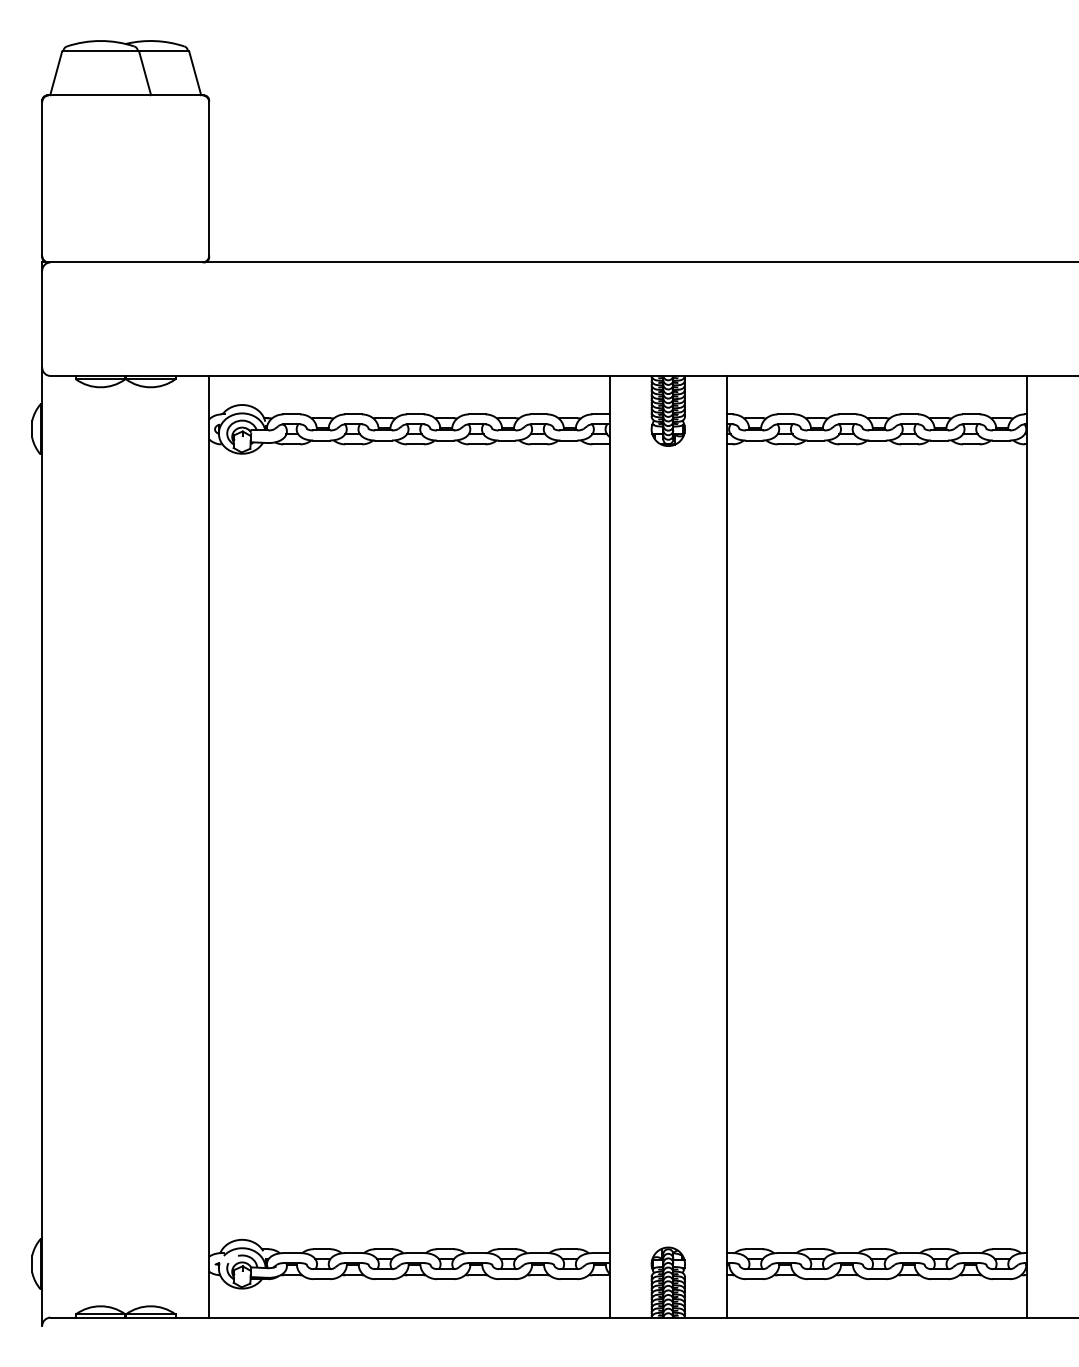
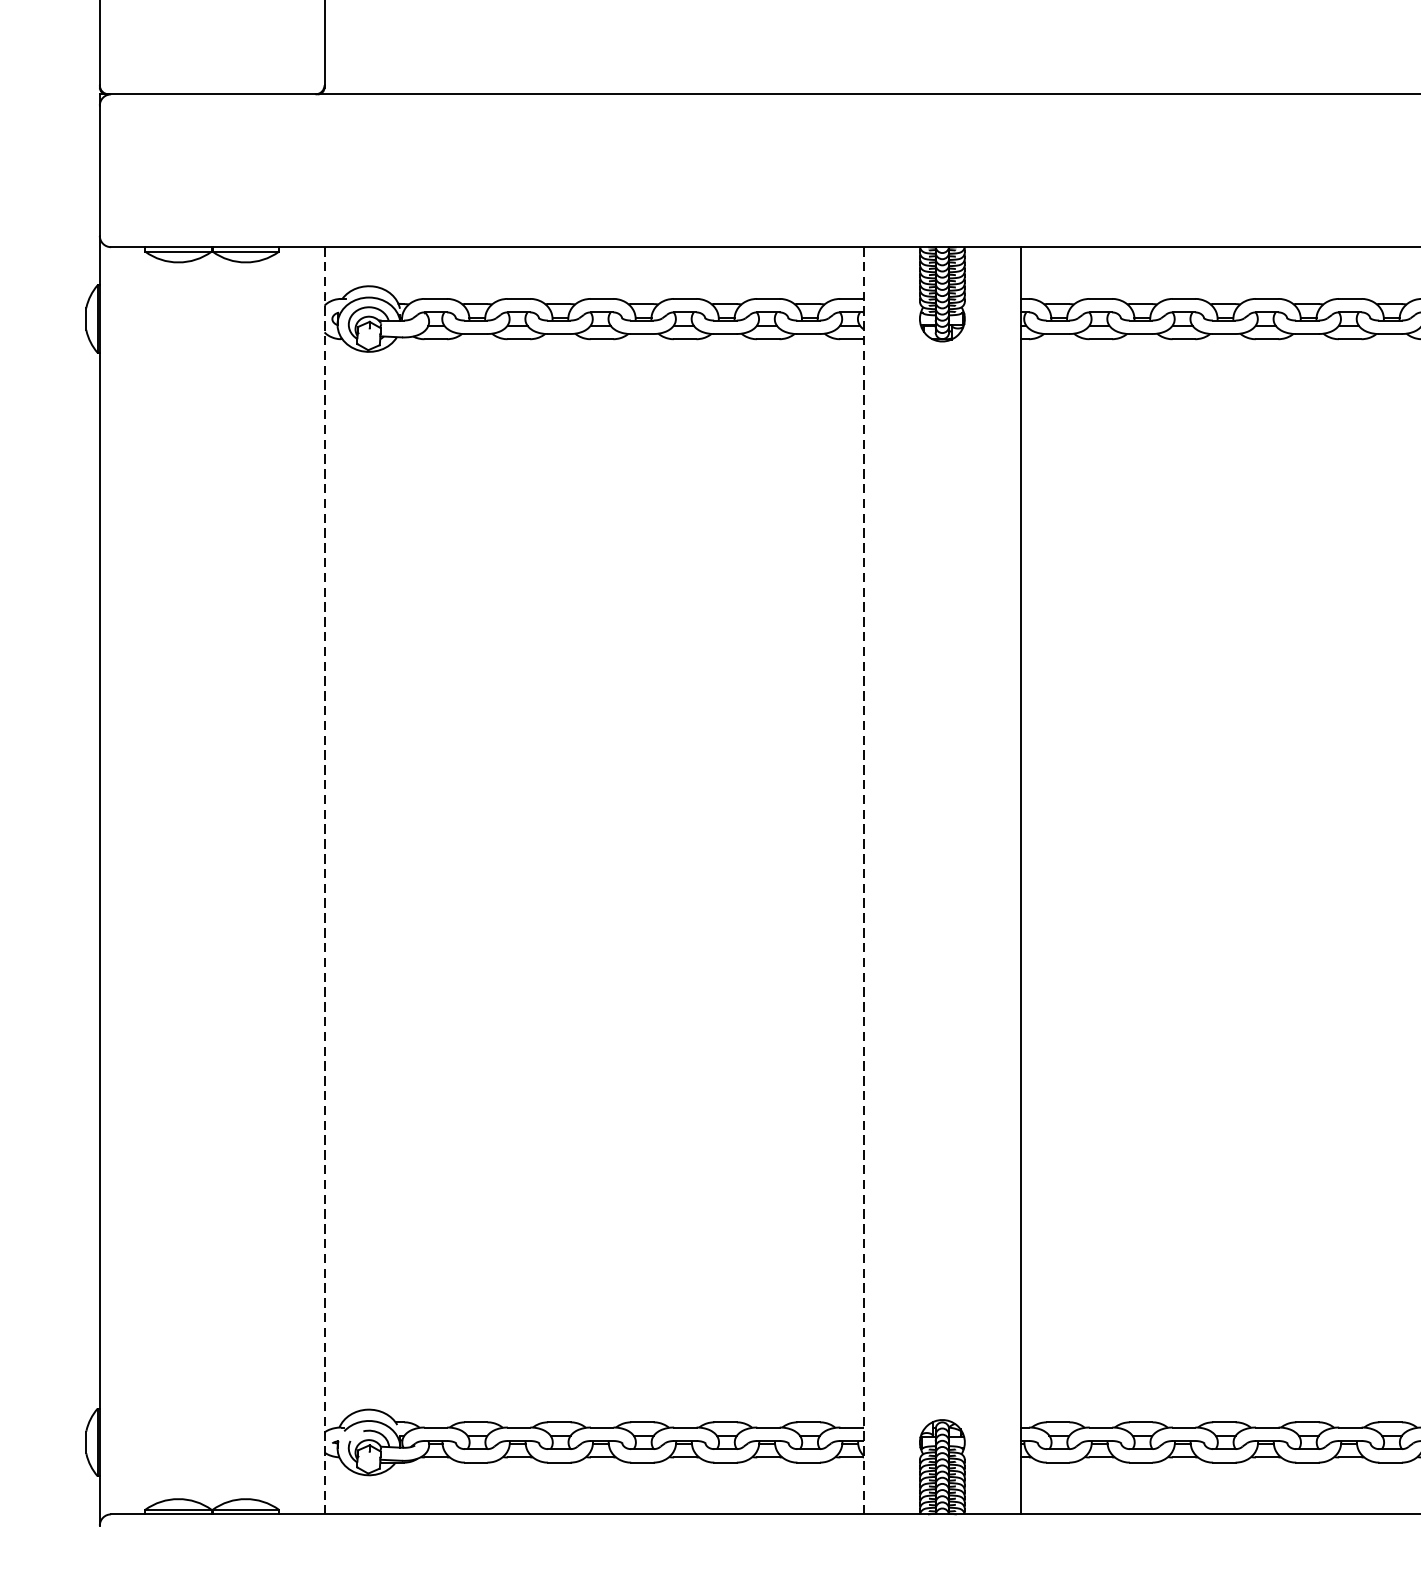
line: (209, 846) -> (324, 880), solid -> dashed
line: (609, 846) -> (863, 880), solid -> dashed

